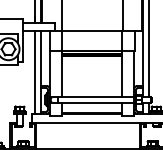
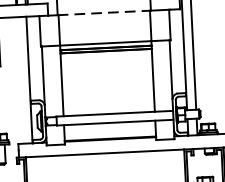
line: (92, 30) -> (104, 12), solid -> dashed
line: (35, 71) -> (20, 79), removed

